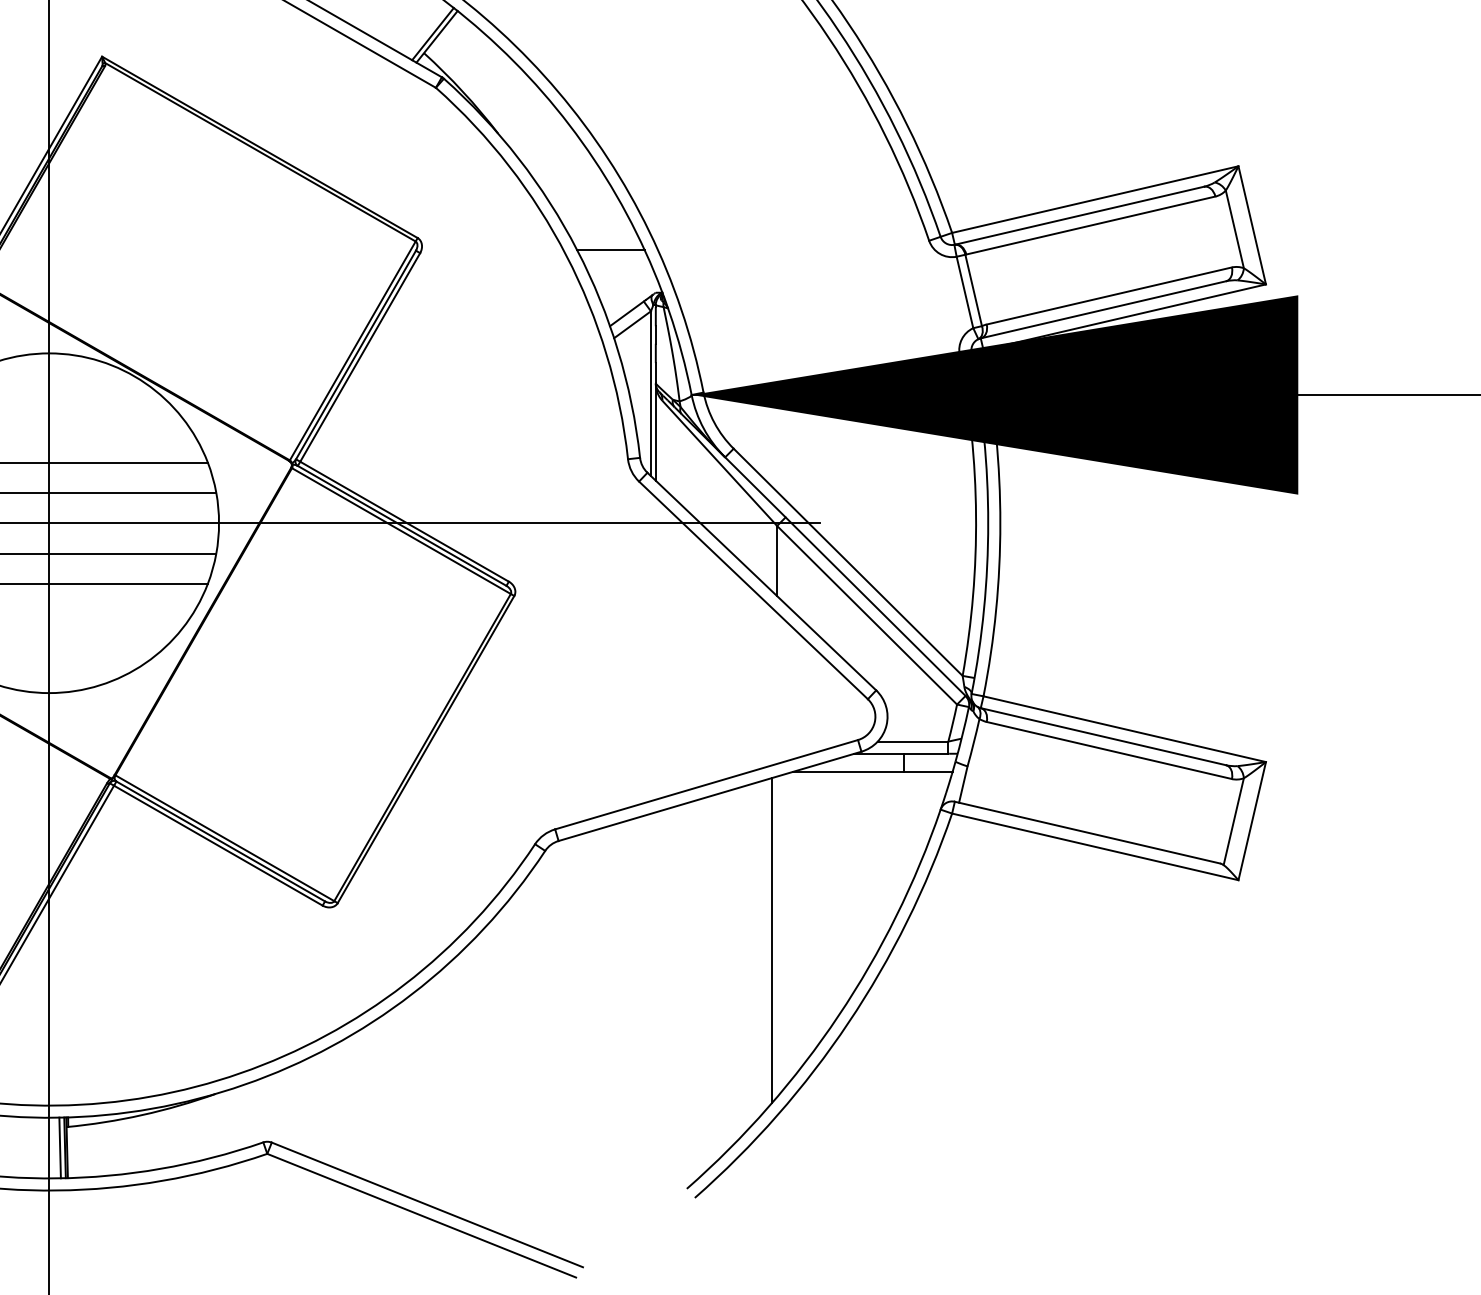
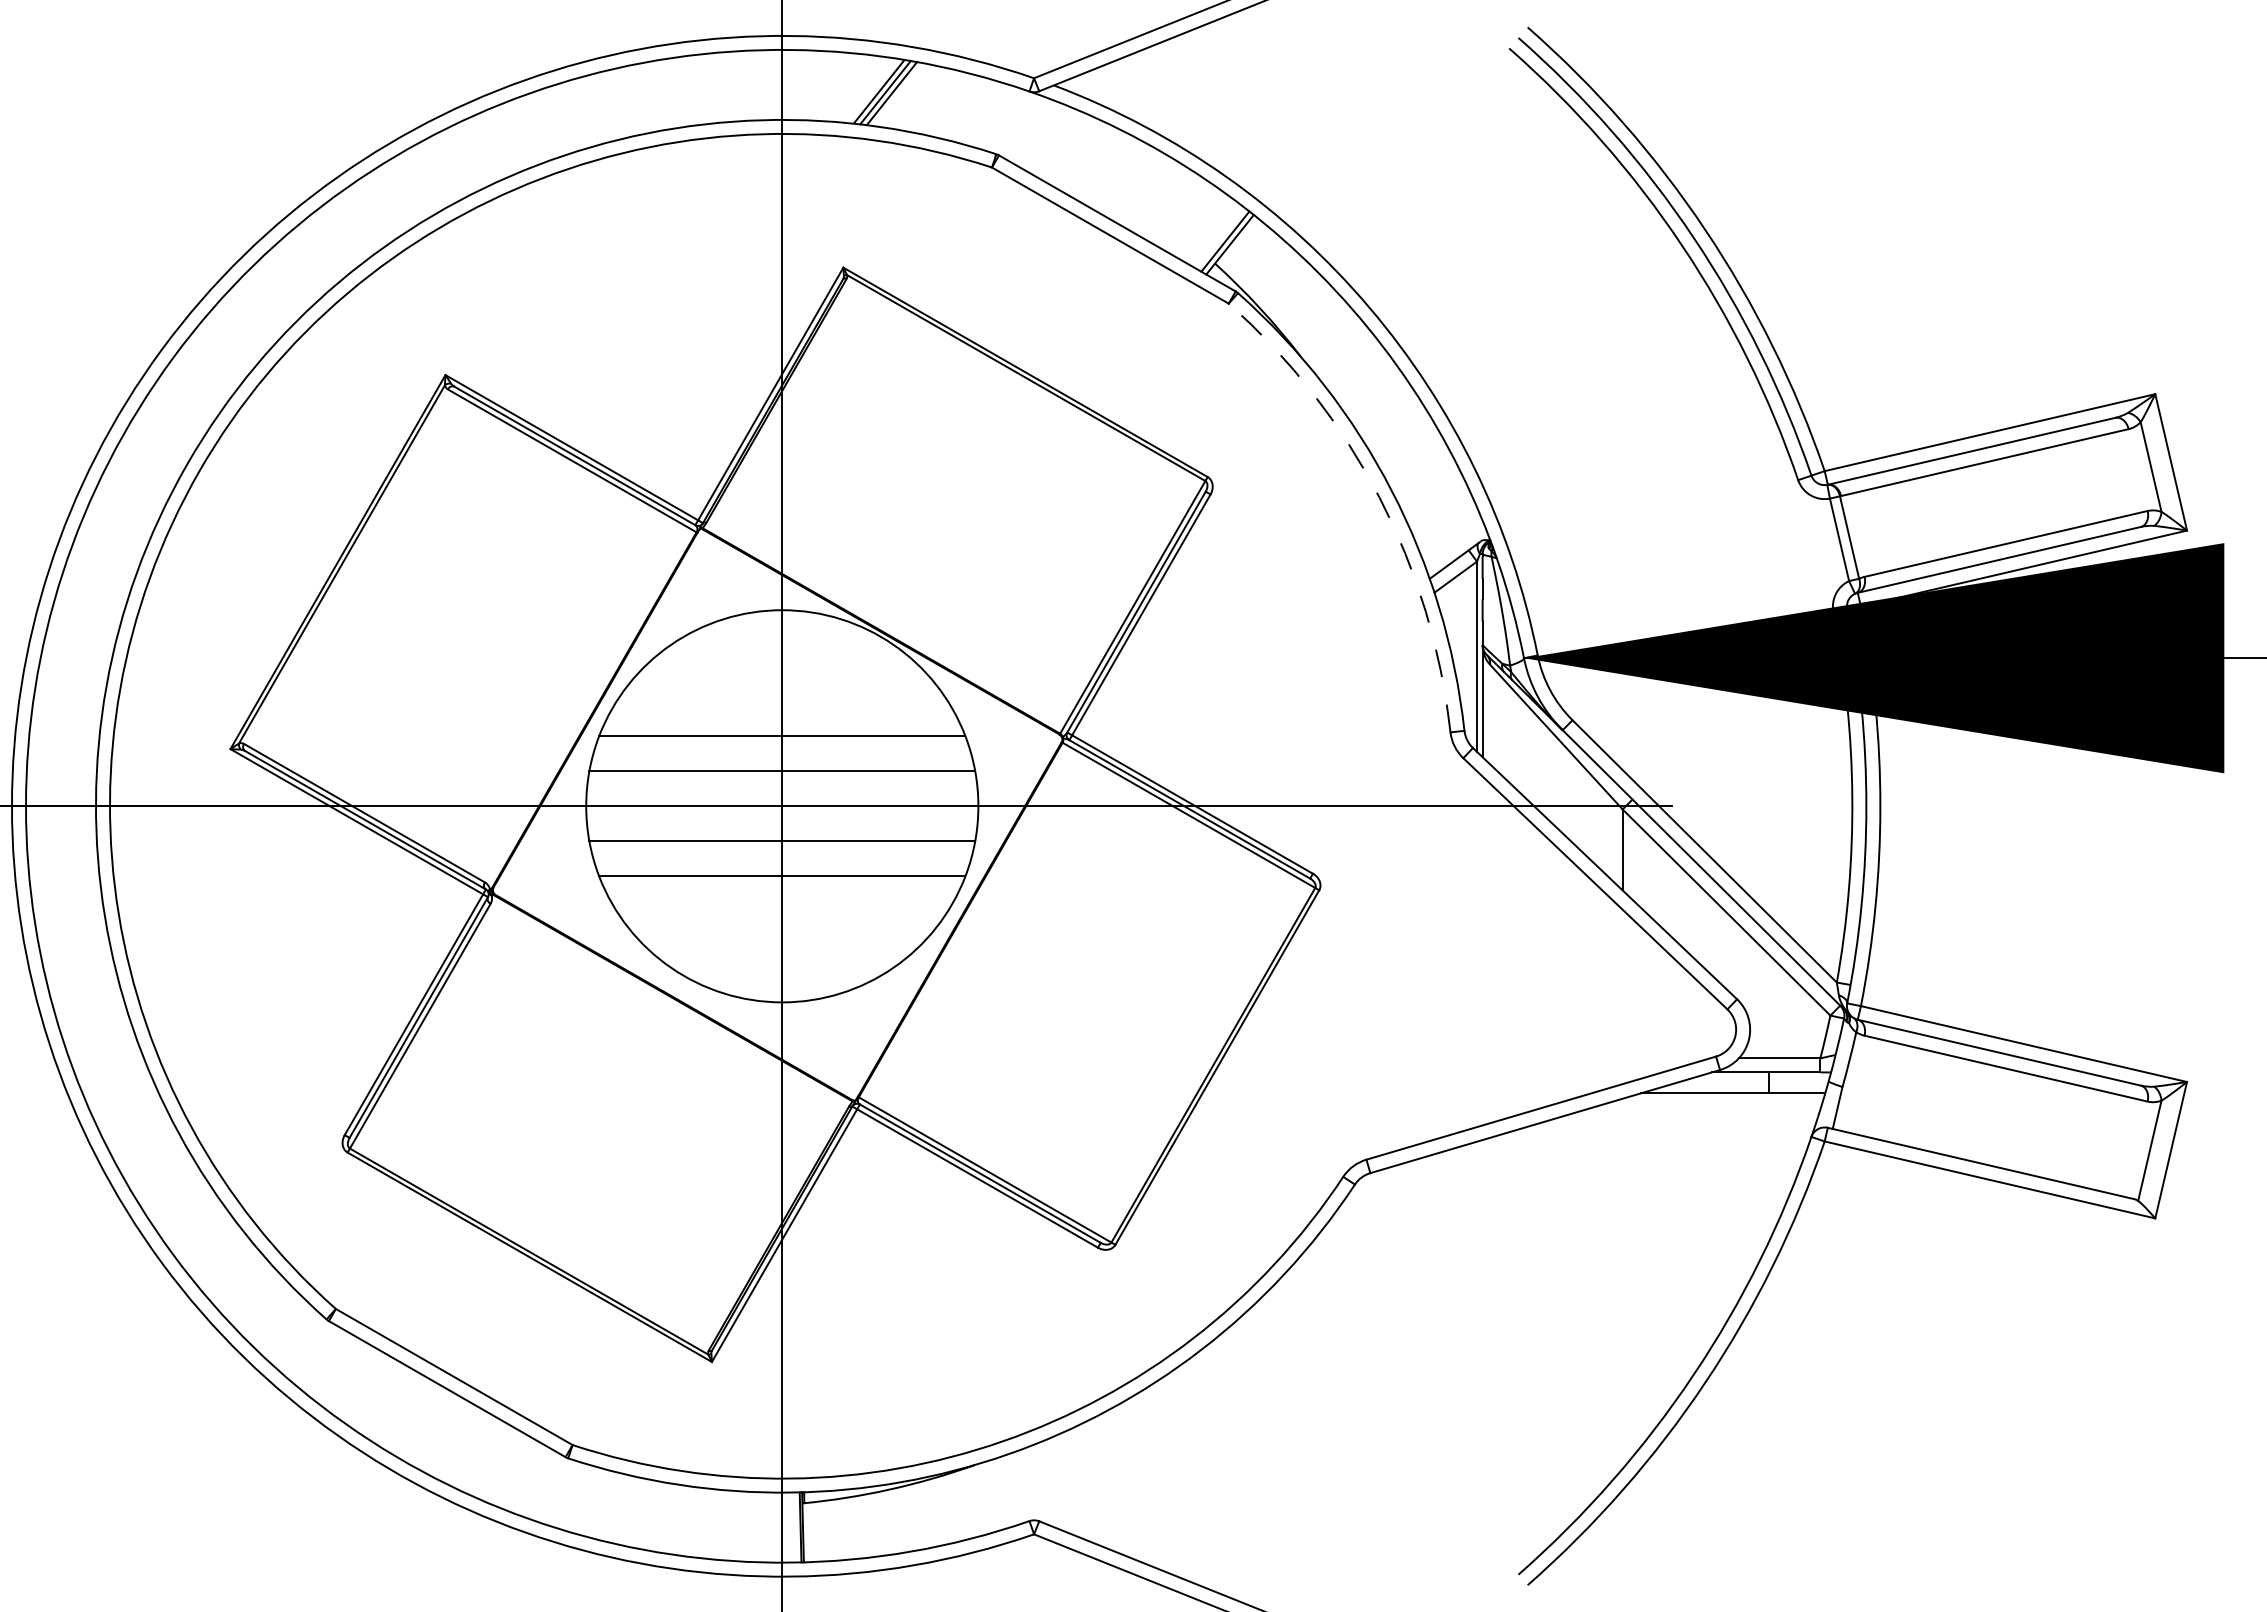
line: (610, 250) -> (1430, 491), removed
arc: (566, 255) -> (1379, 497), solid -> dashed
line: (772, 940) -> (1617, 1287), removed
line: (59, 1147) -> (794, 1527), removed

